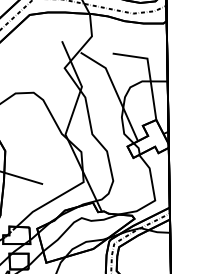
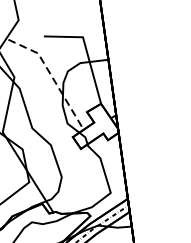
line: (115, 90) -> (51, 76), solid -> dashed

